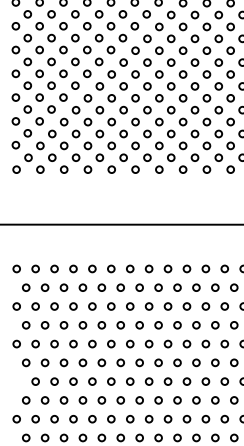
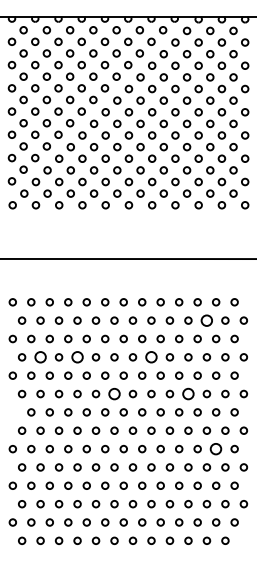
circle: (214, 287) -> (206, 320), size x1.6
circle: (45, 325) -> (40, 357), size x1.6
circle: (82, 325) -> (77, 357), size x1.6
circle: (158, 325) -> (151, 357), size x1.6
circle: (120, 362) -> (114, 393), size x1.6
circle: (196, 362) -> (188, 393), size x1.6
circle: (225, 418) -> (216, 448), size x1.6

